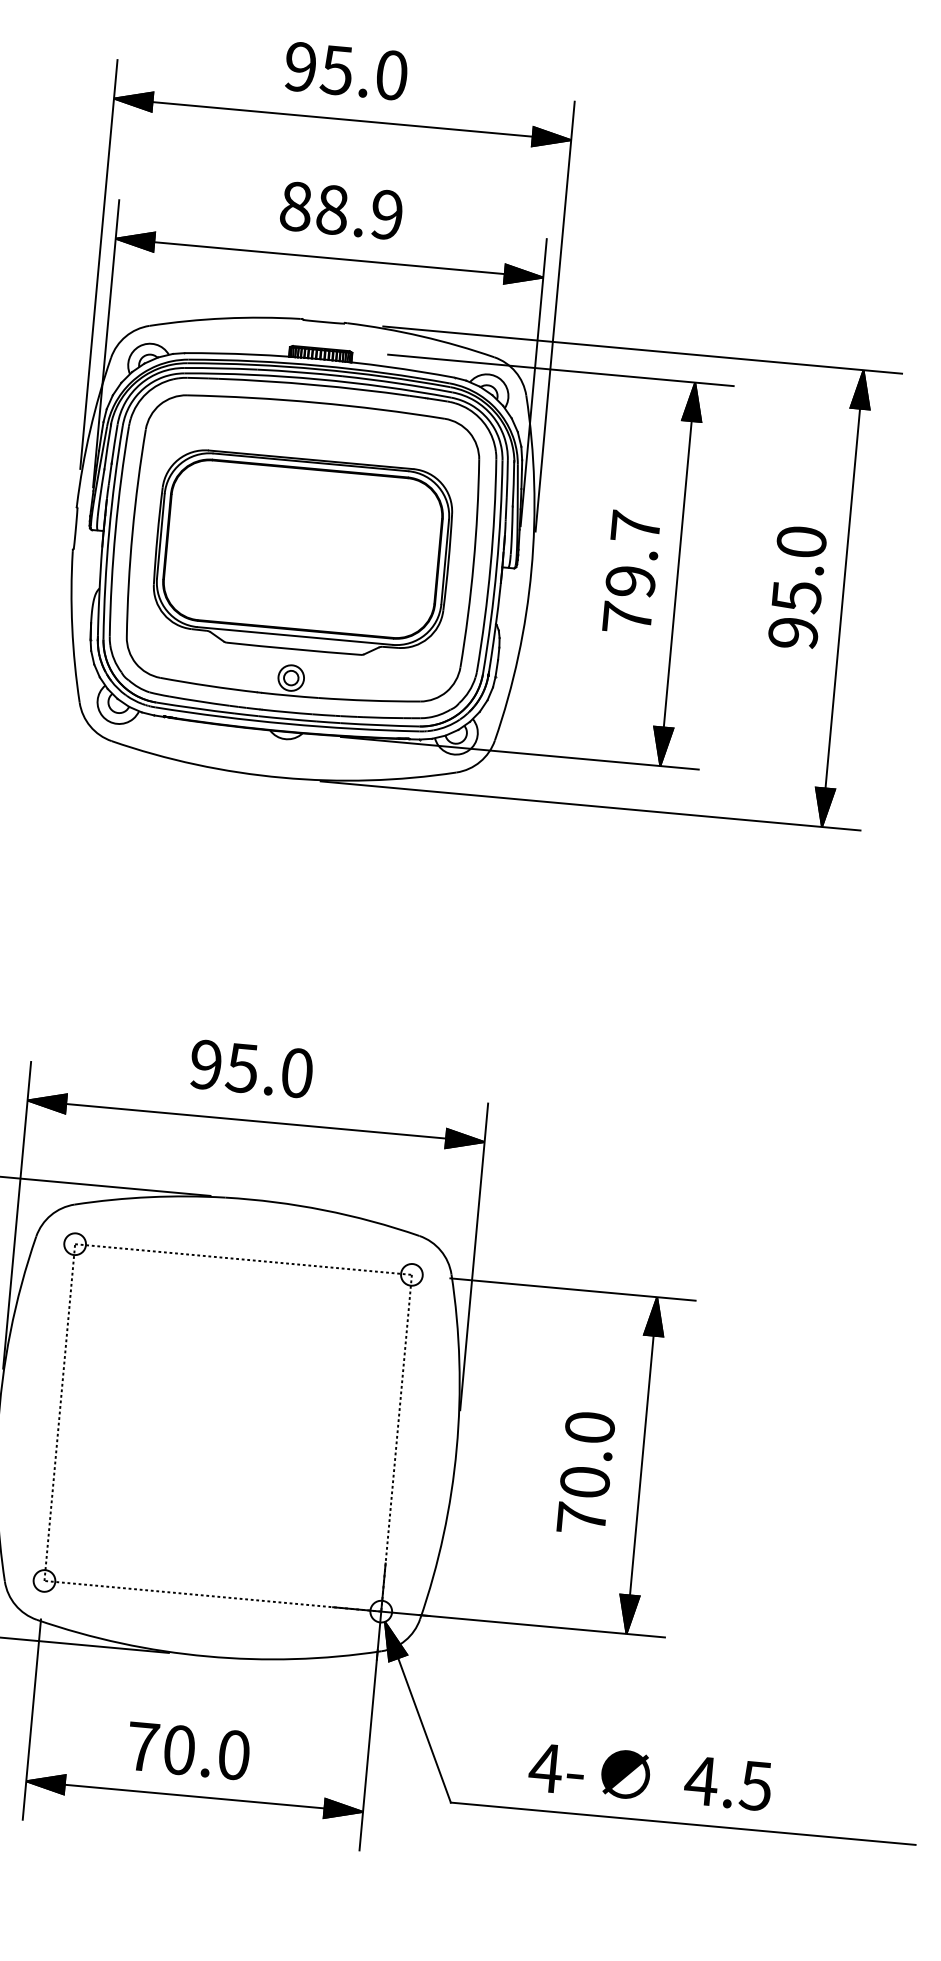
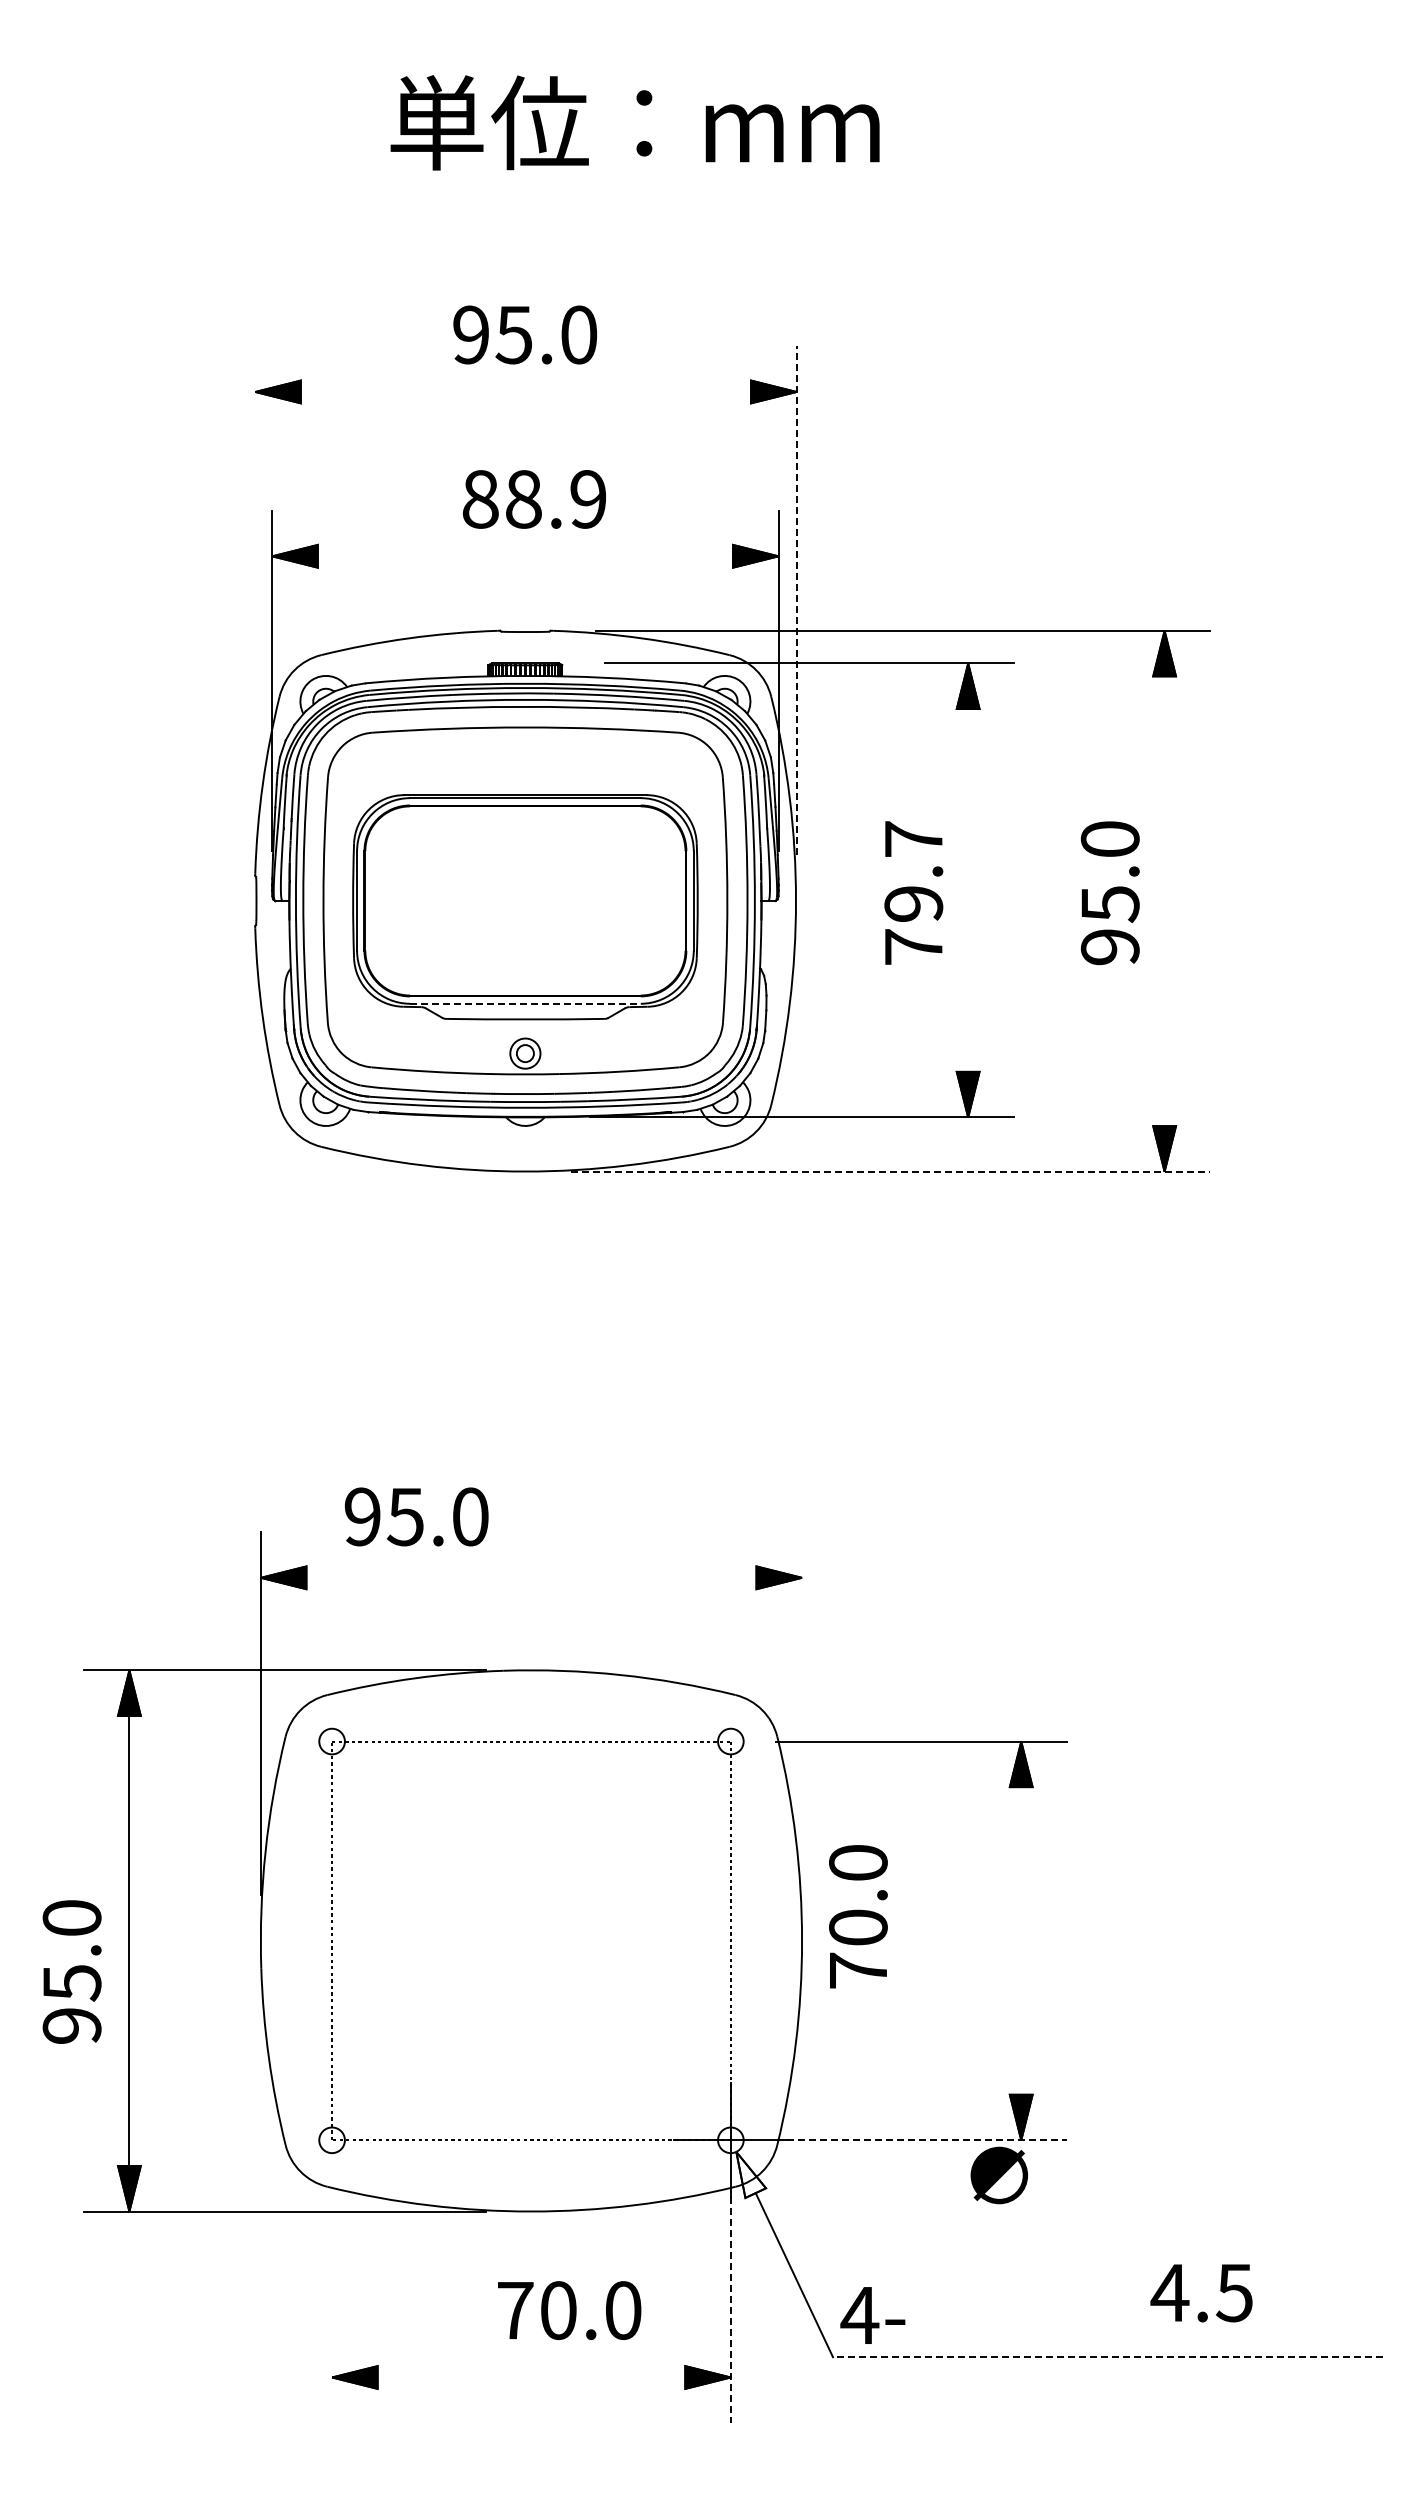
line: (342, 118) -> (525, 391), removed
line: (328, 258) -> (524, 556), removed
line: (99, 264) -> (255, 588), removed
line: (555, 316) -> (796, 600), solid -> dashed
line: (678, 573) -> (968, 889), removed
line: (842, 598) -> (1164, 901), removed
line: (295, 635) -> (525, 1003), solid -> dashed
line: (590, 805) -> (890, 1171), solid -> dashed
text: (251, 1068) -> (416, 1516), moved
line: (256, 1120) -> (531, 1577), removed
line: (474, 1256) -> (802, 1713), removed
line: (642, 1465) -> (1021, 1940), removed
text: (586, 1472) -> (858, 1916), moved
line: (543, 1626) -> (922, 2140), solid -> dashed
fill: (396, 1642) -> (751, 2174), removed
line: (32, 1719) -> (332, 2304), removed
text: (188, 1750) -> (569, 2310), moved
line: (368, 1750) -> (730, 2304), solid -> dashed
text: (556, 1769) -> (872, 2315), moved
text: (624, 1774) -> (998, 2175), moved
text: (728, 1783) -> (1201, 2293), moved
line: (194, 1796) -> (531, 2377), removed
line: (682, 1823) -> (1107, 2357), solid -> dashed

